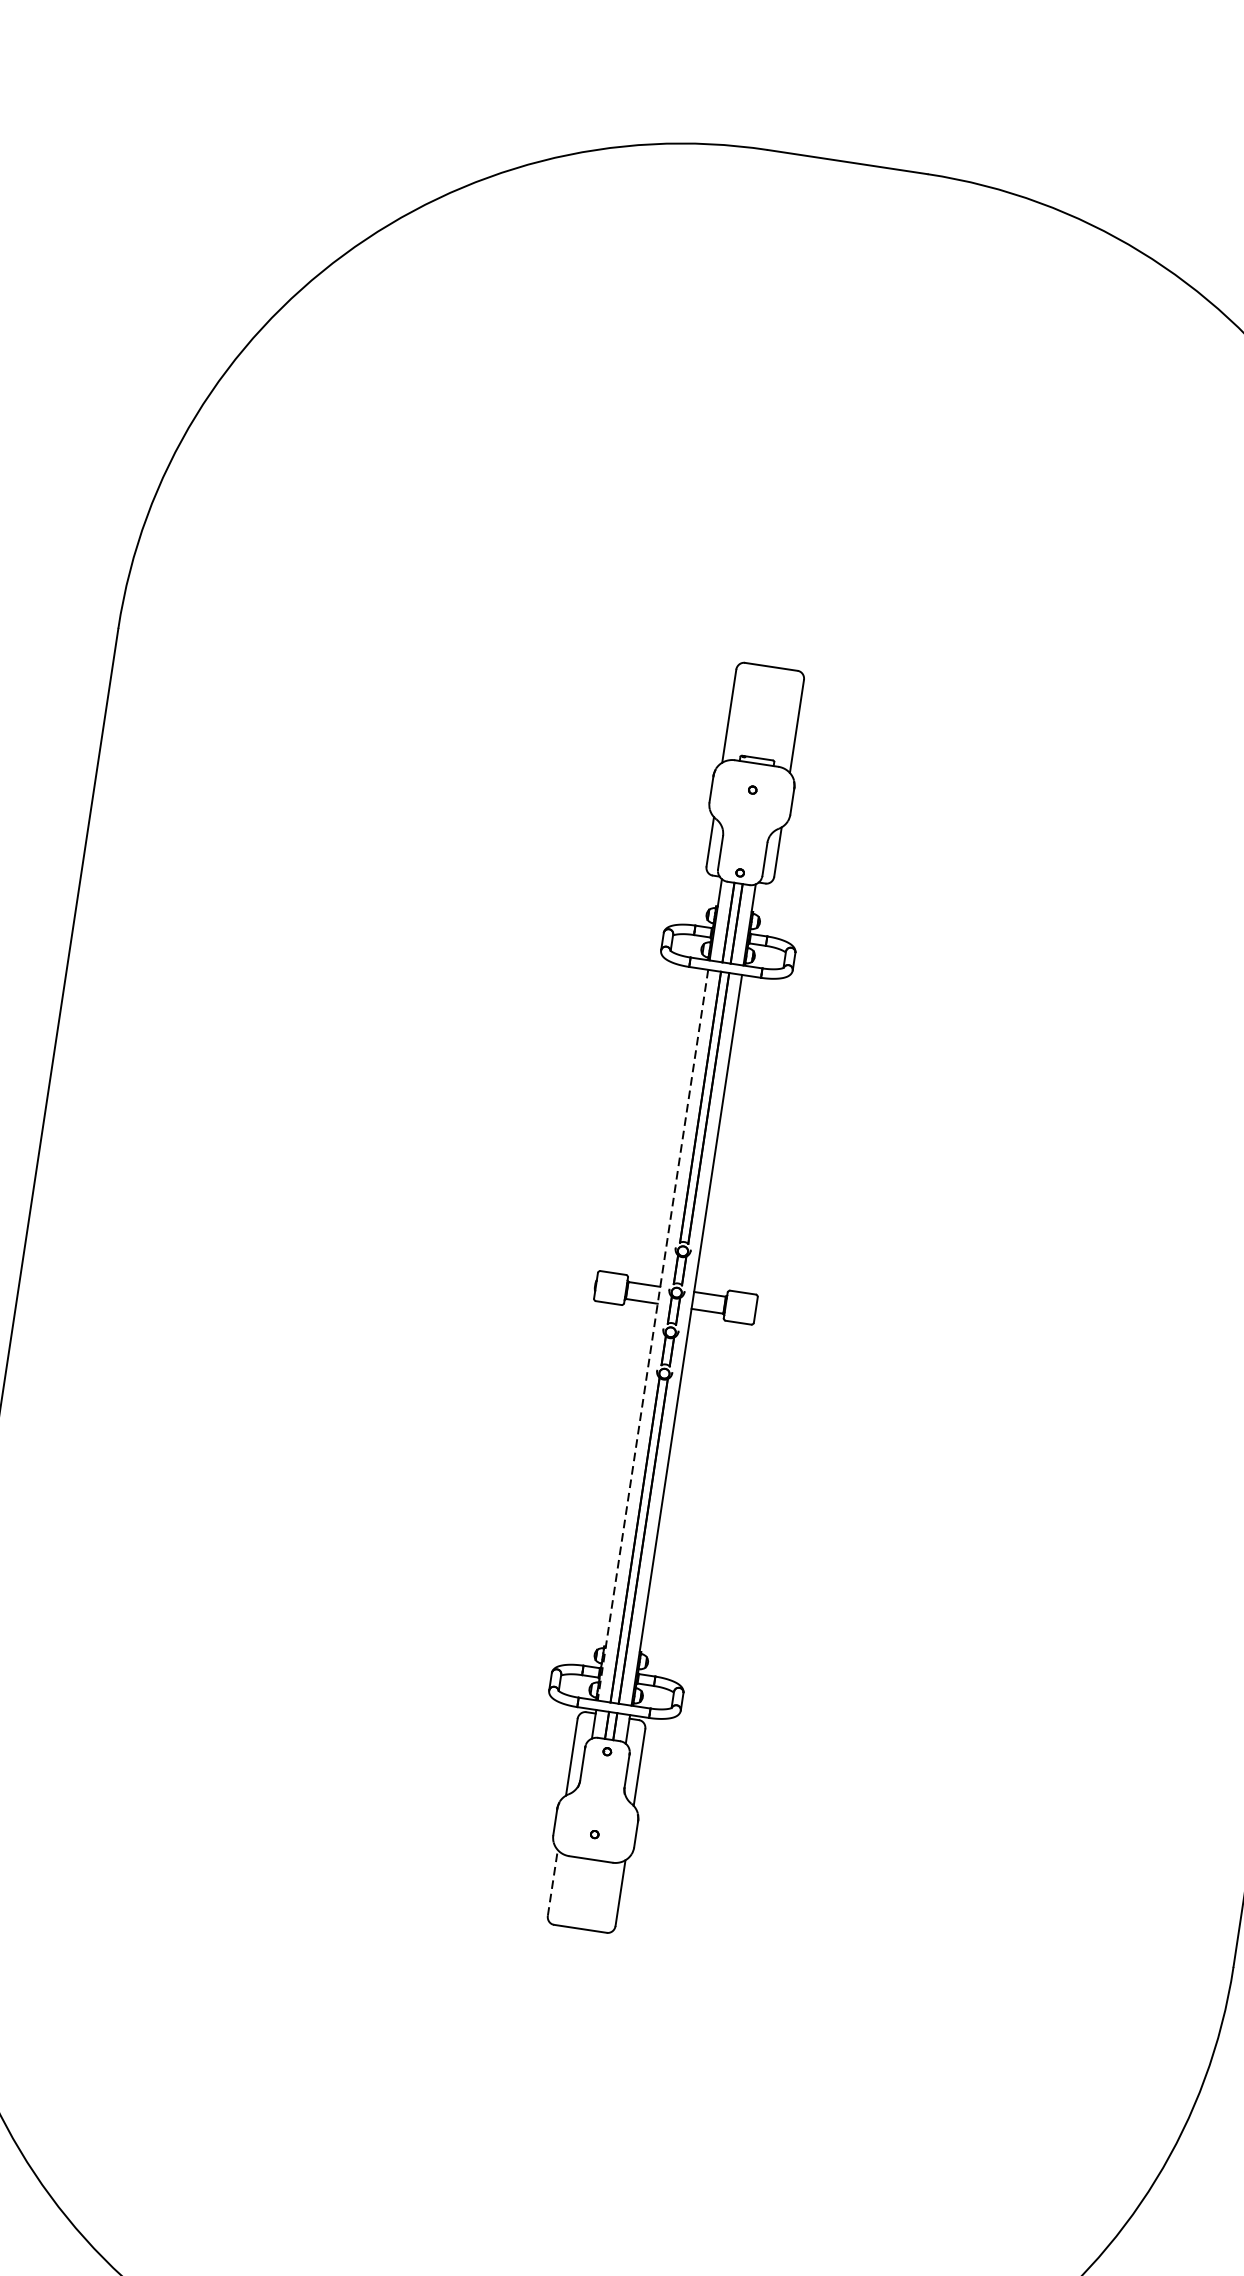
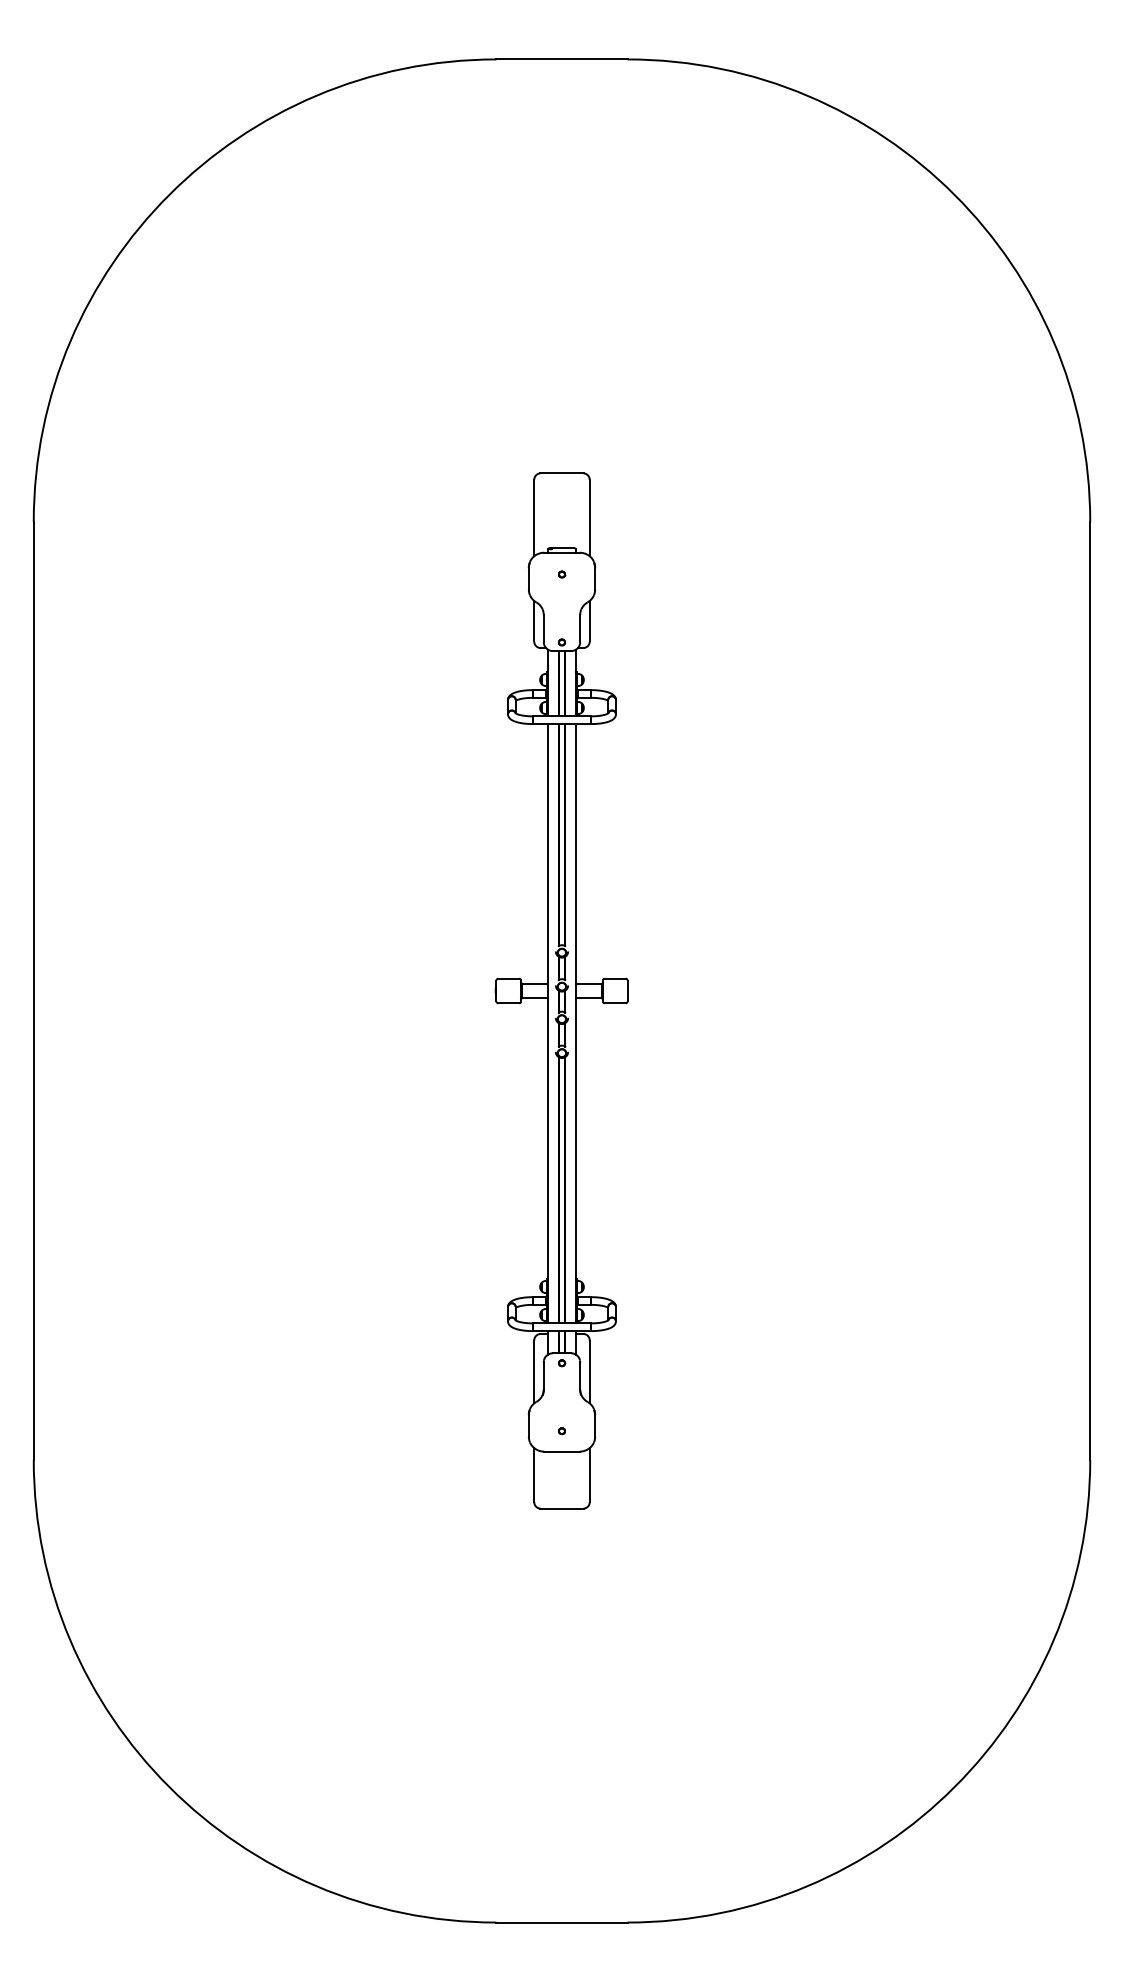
line: (653, 1335) -> (548, 1023), dashed -> solid
line: (553, 1883) -> (534, 1475), dashed -> solid

